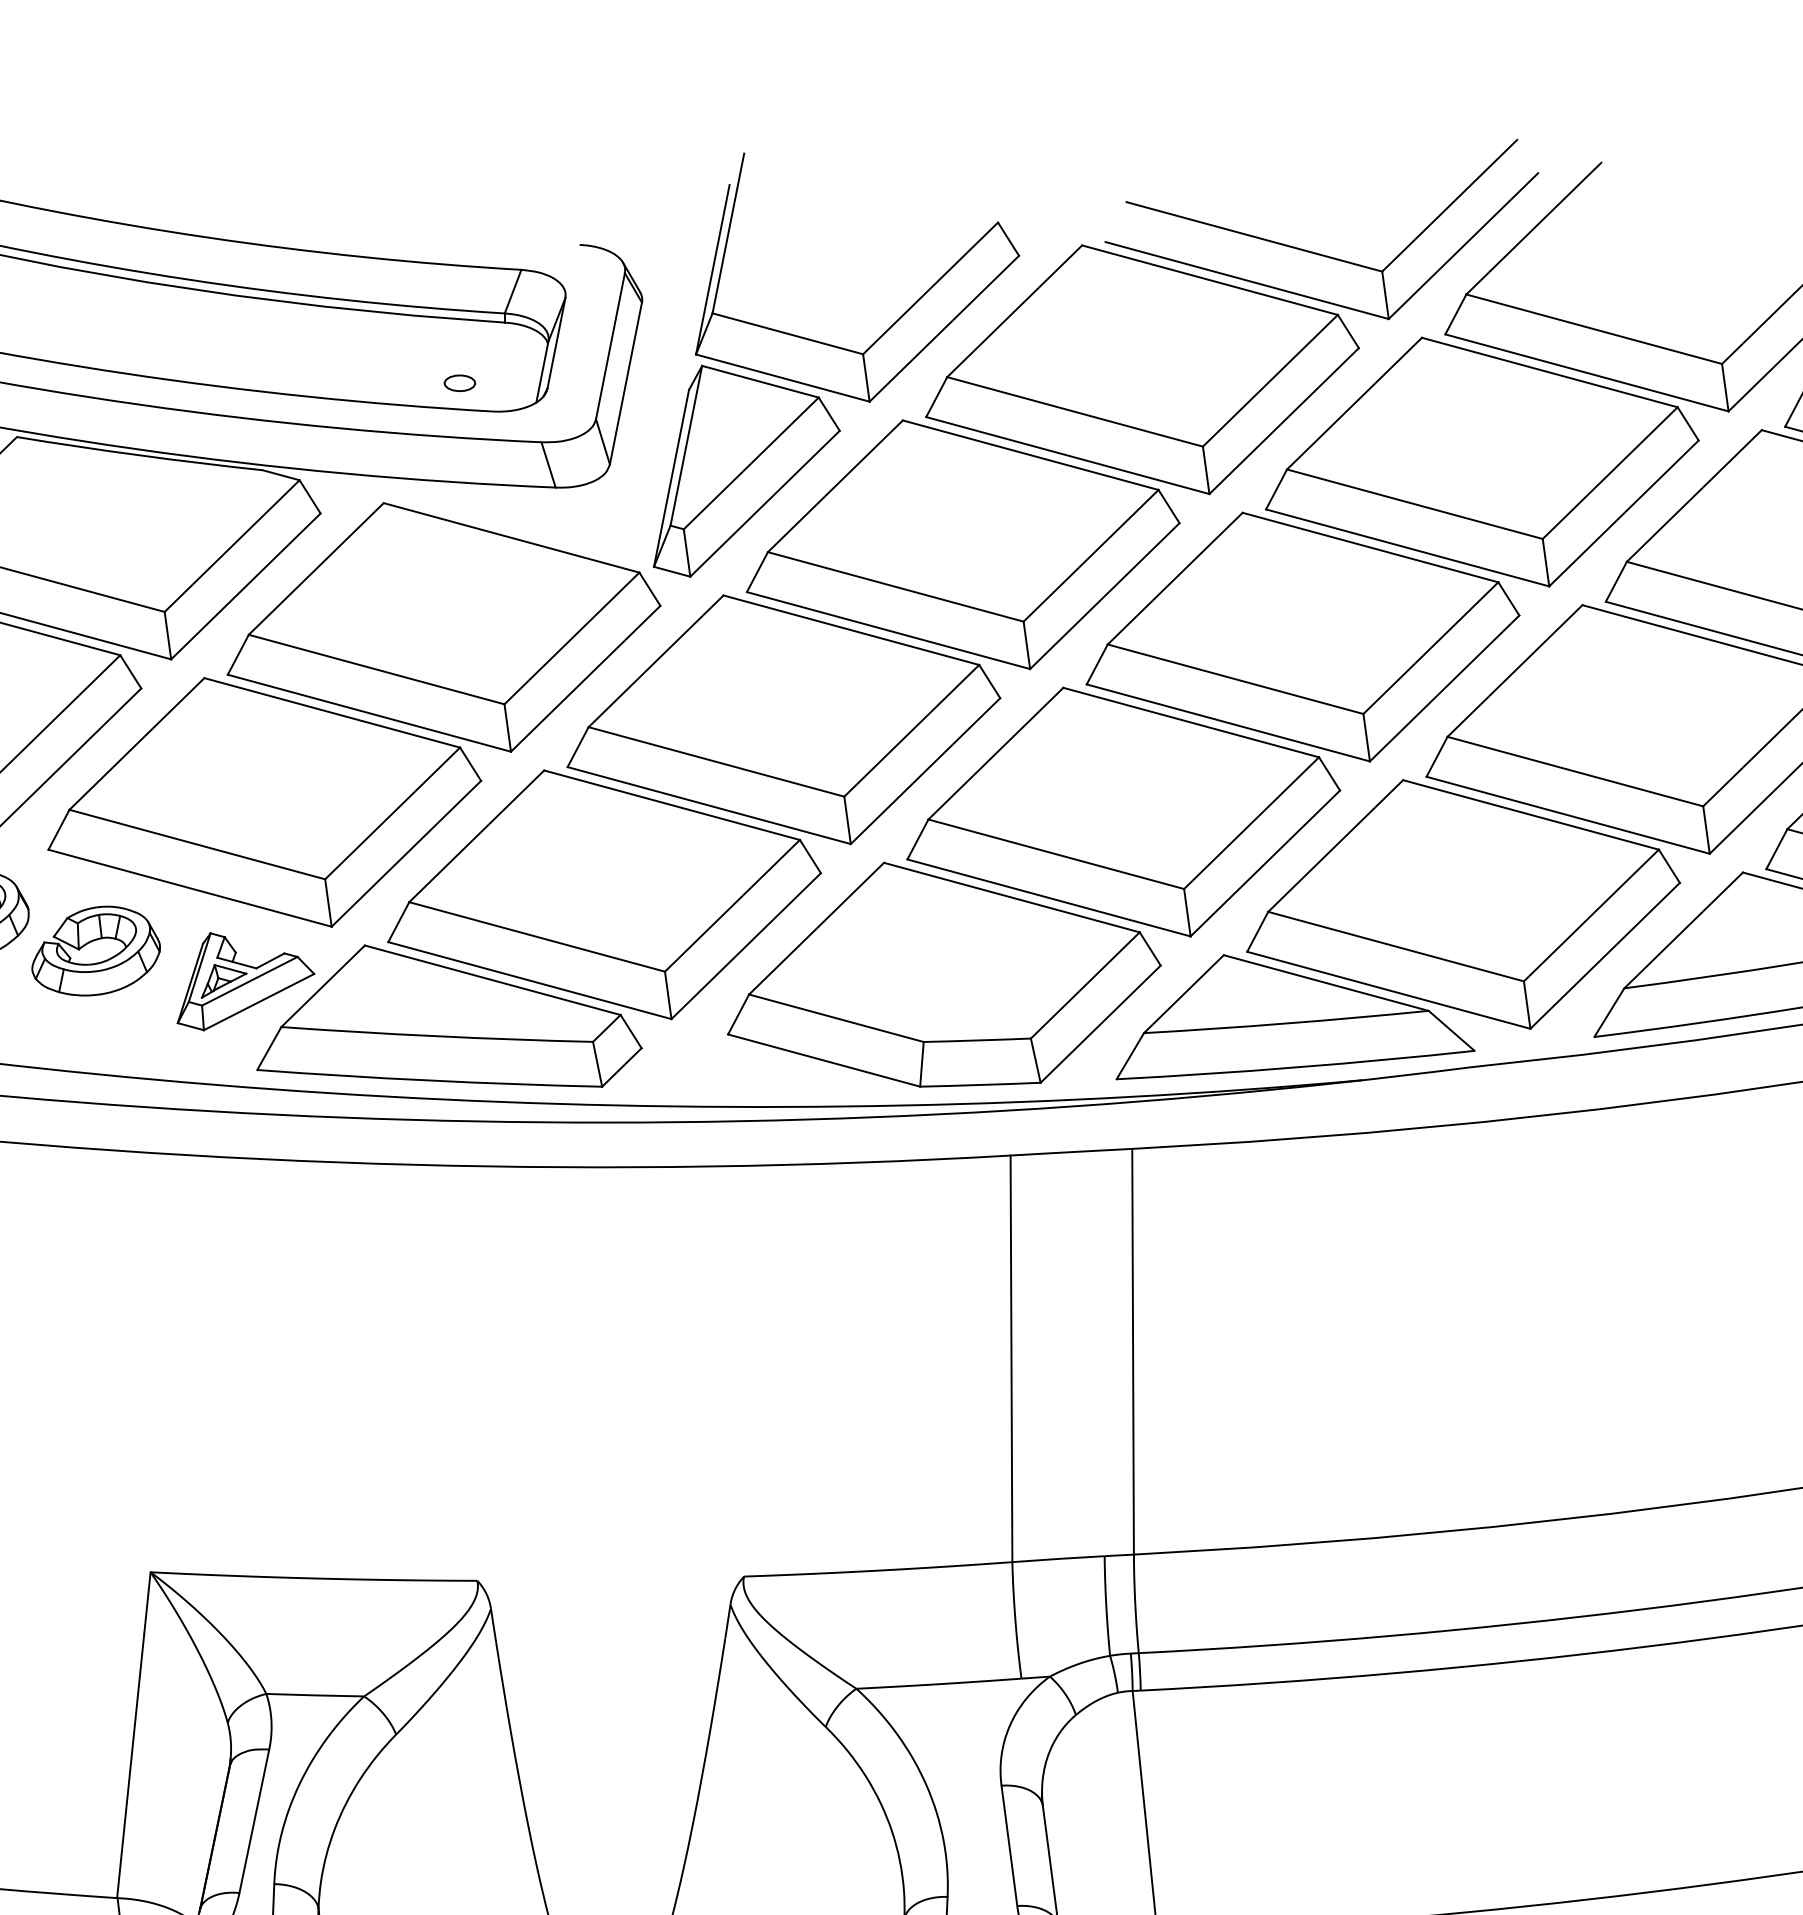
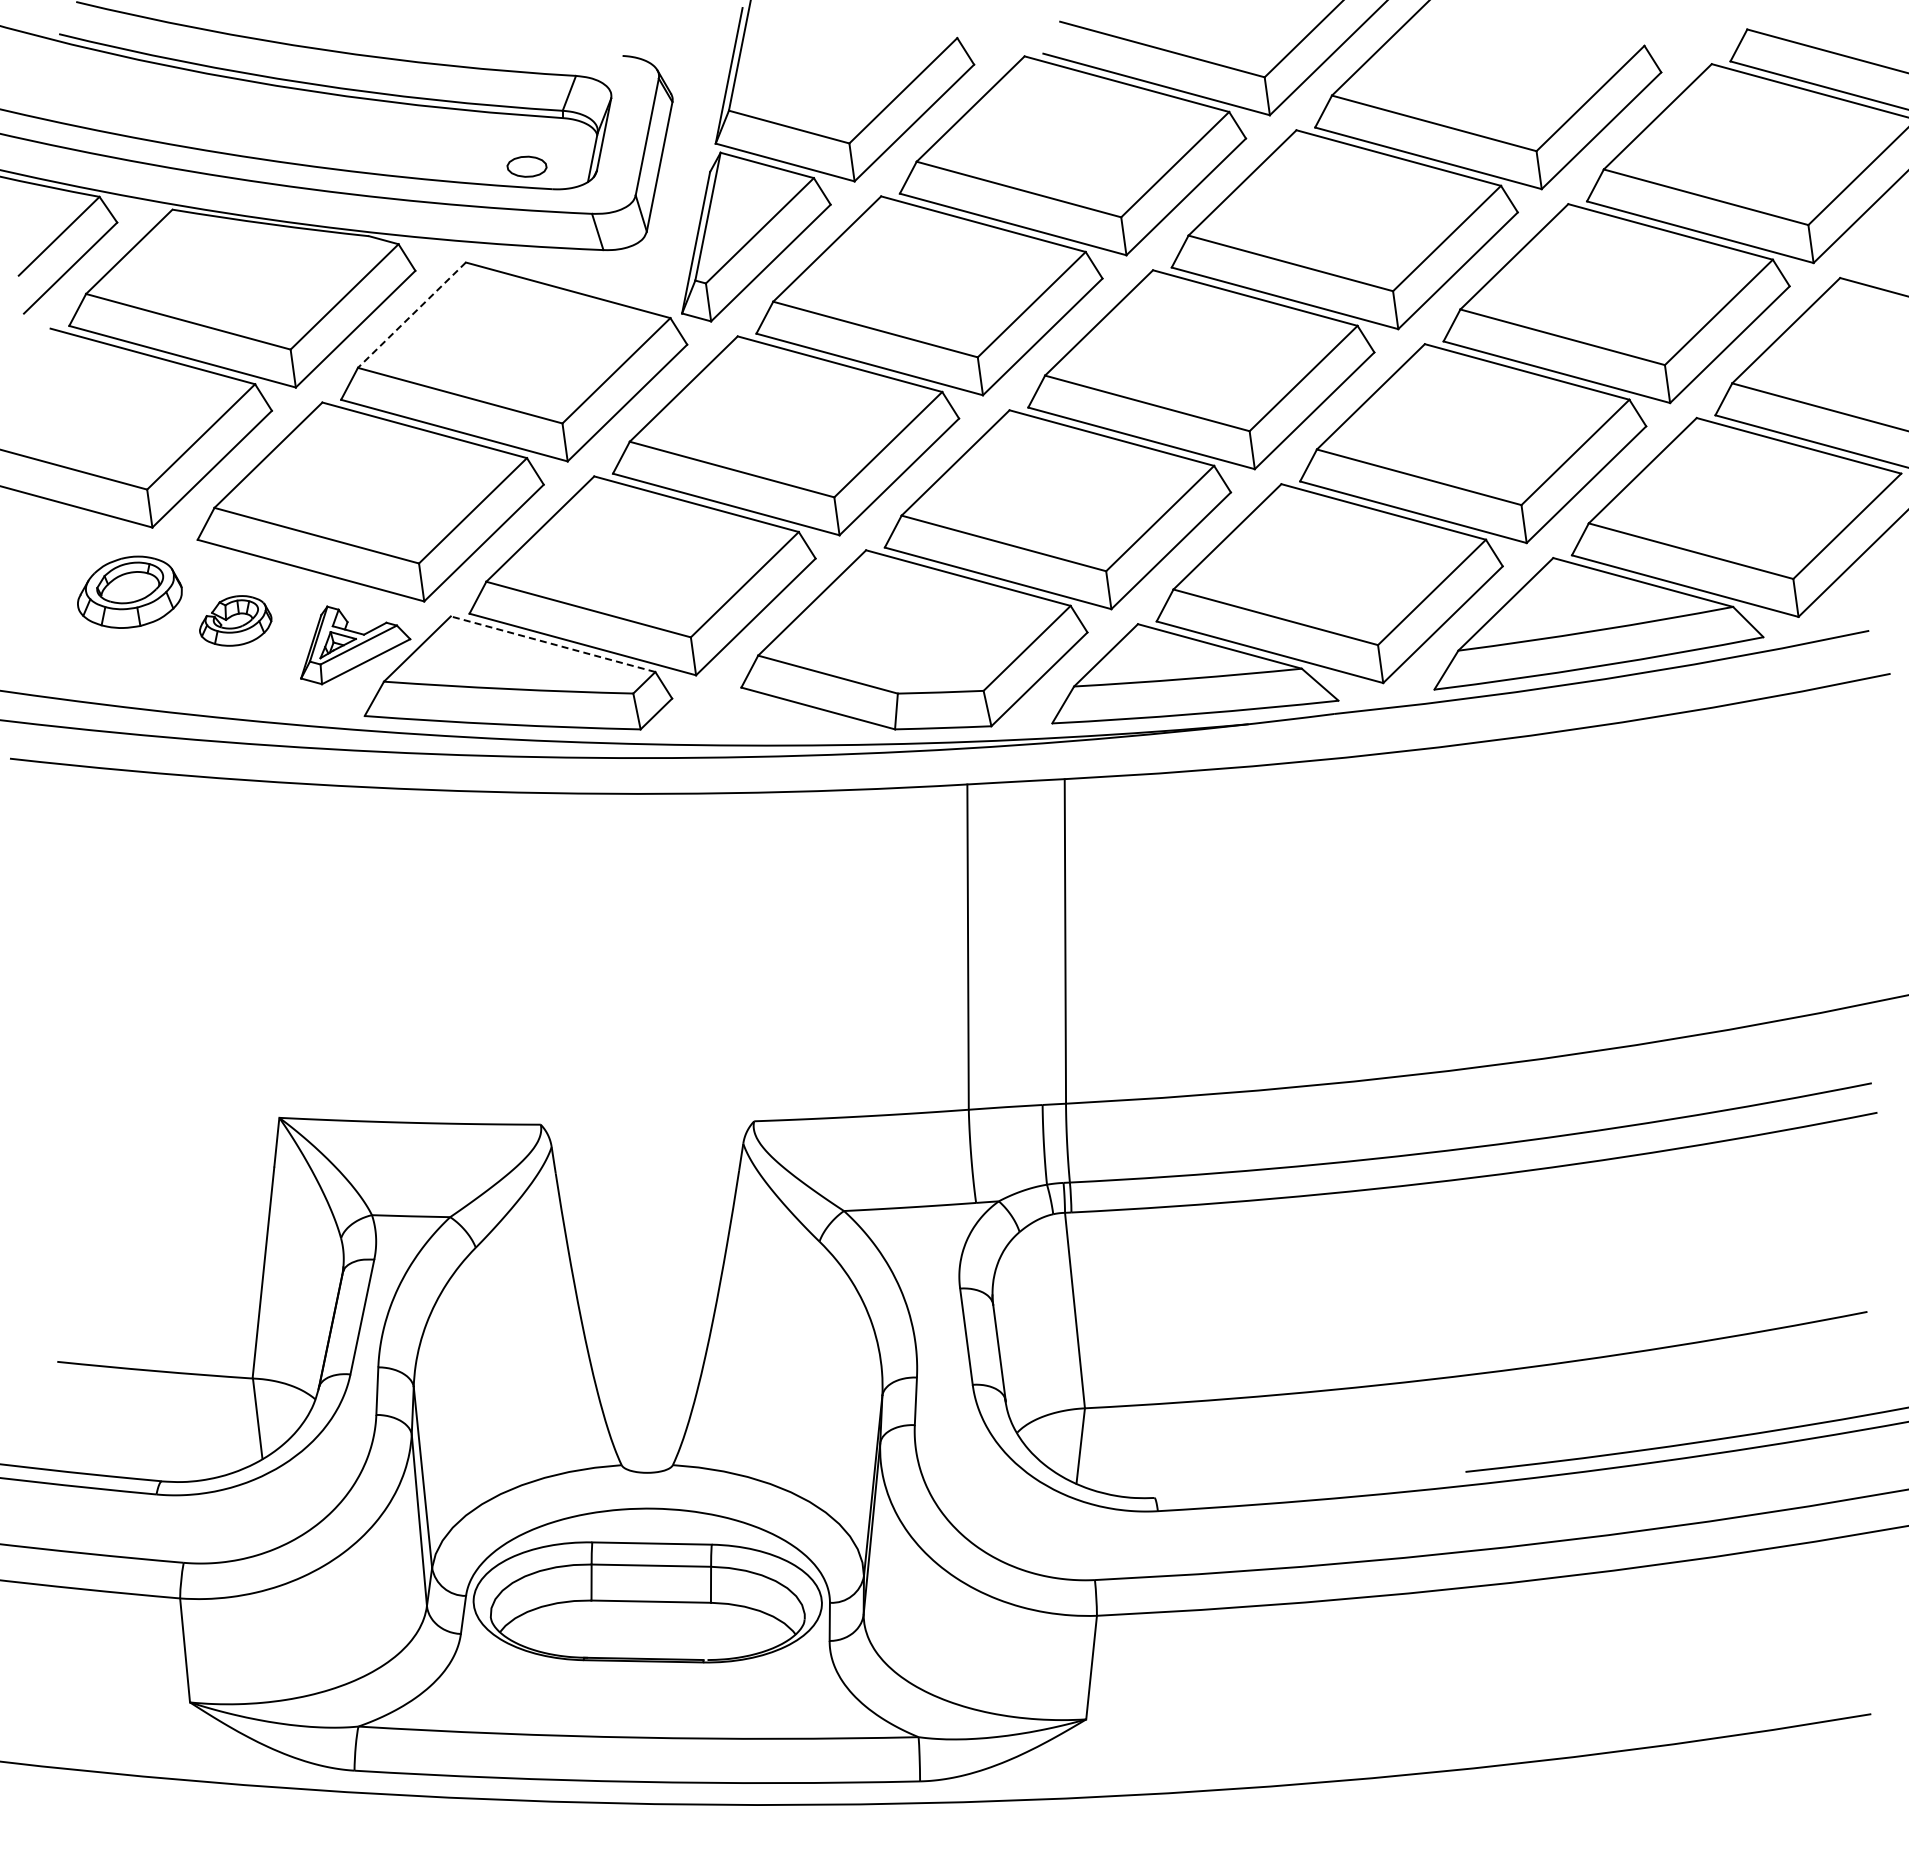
part: (459, 383) -> (526, 166), size x1.6
line: (315, 569) -> (411, 315), solid -> dashed
part: (95, 950) -> (235, 620), size x0.7
line: (493, 980) -> (553, 644), solid -> dashed

